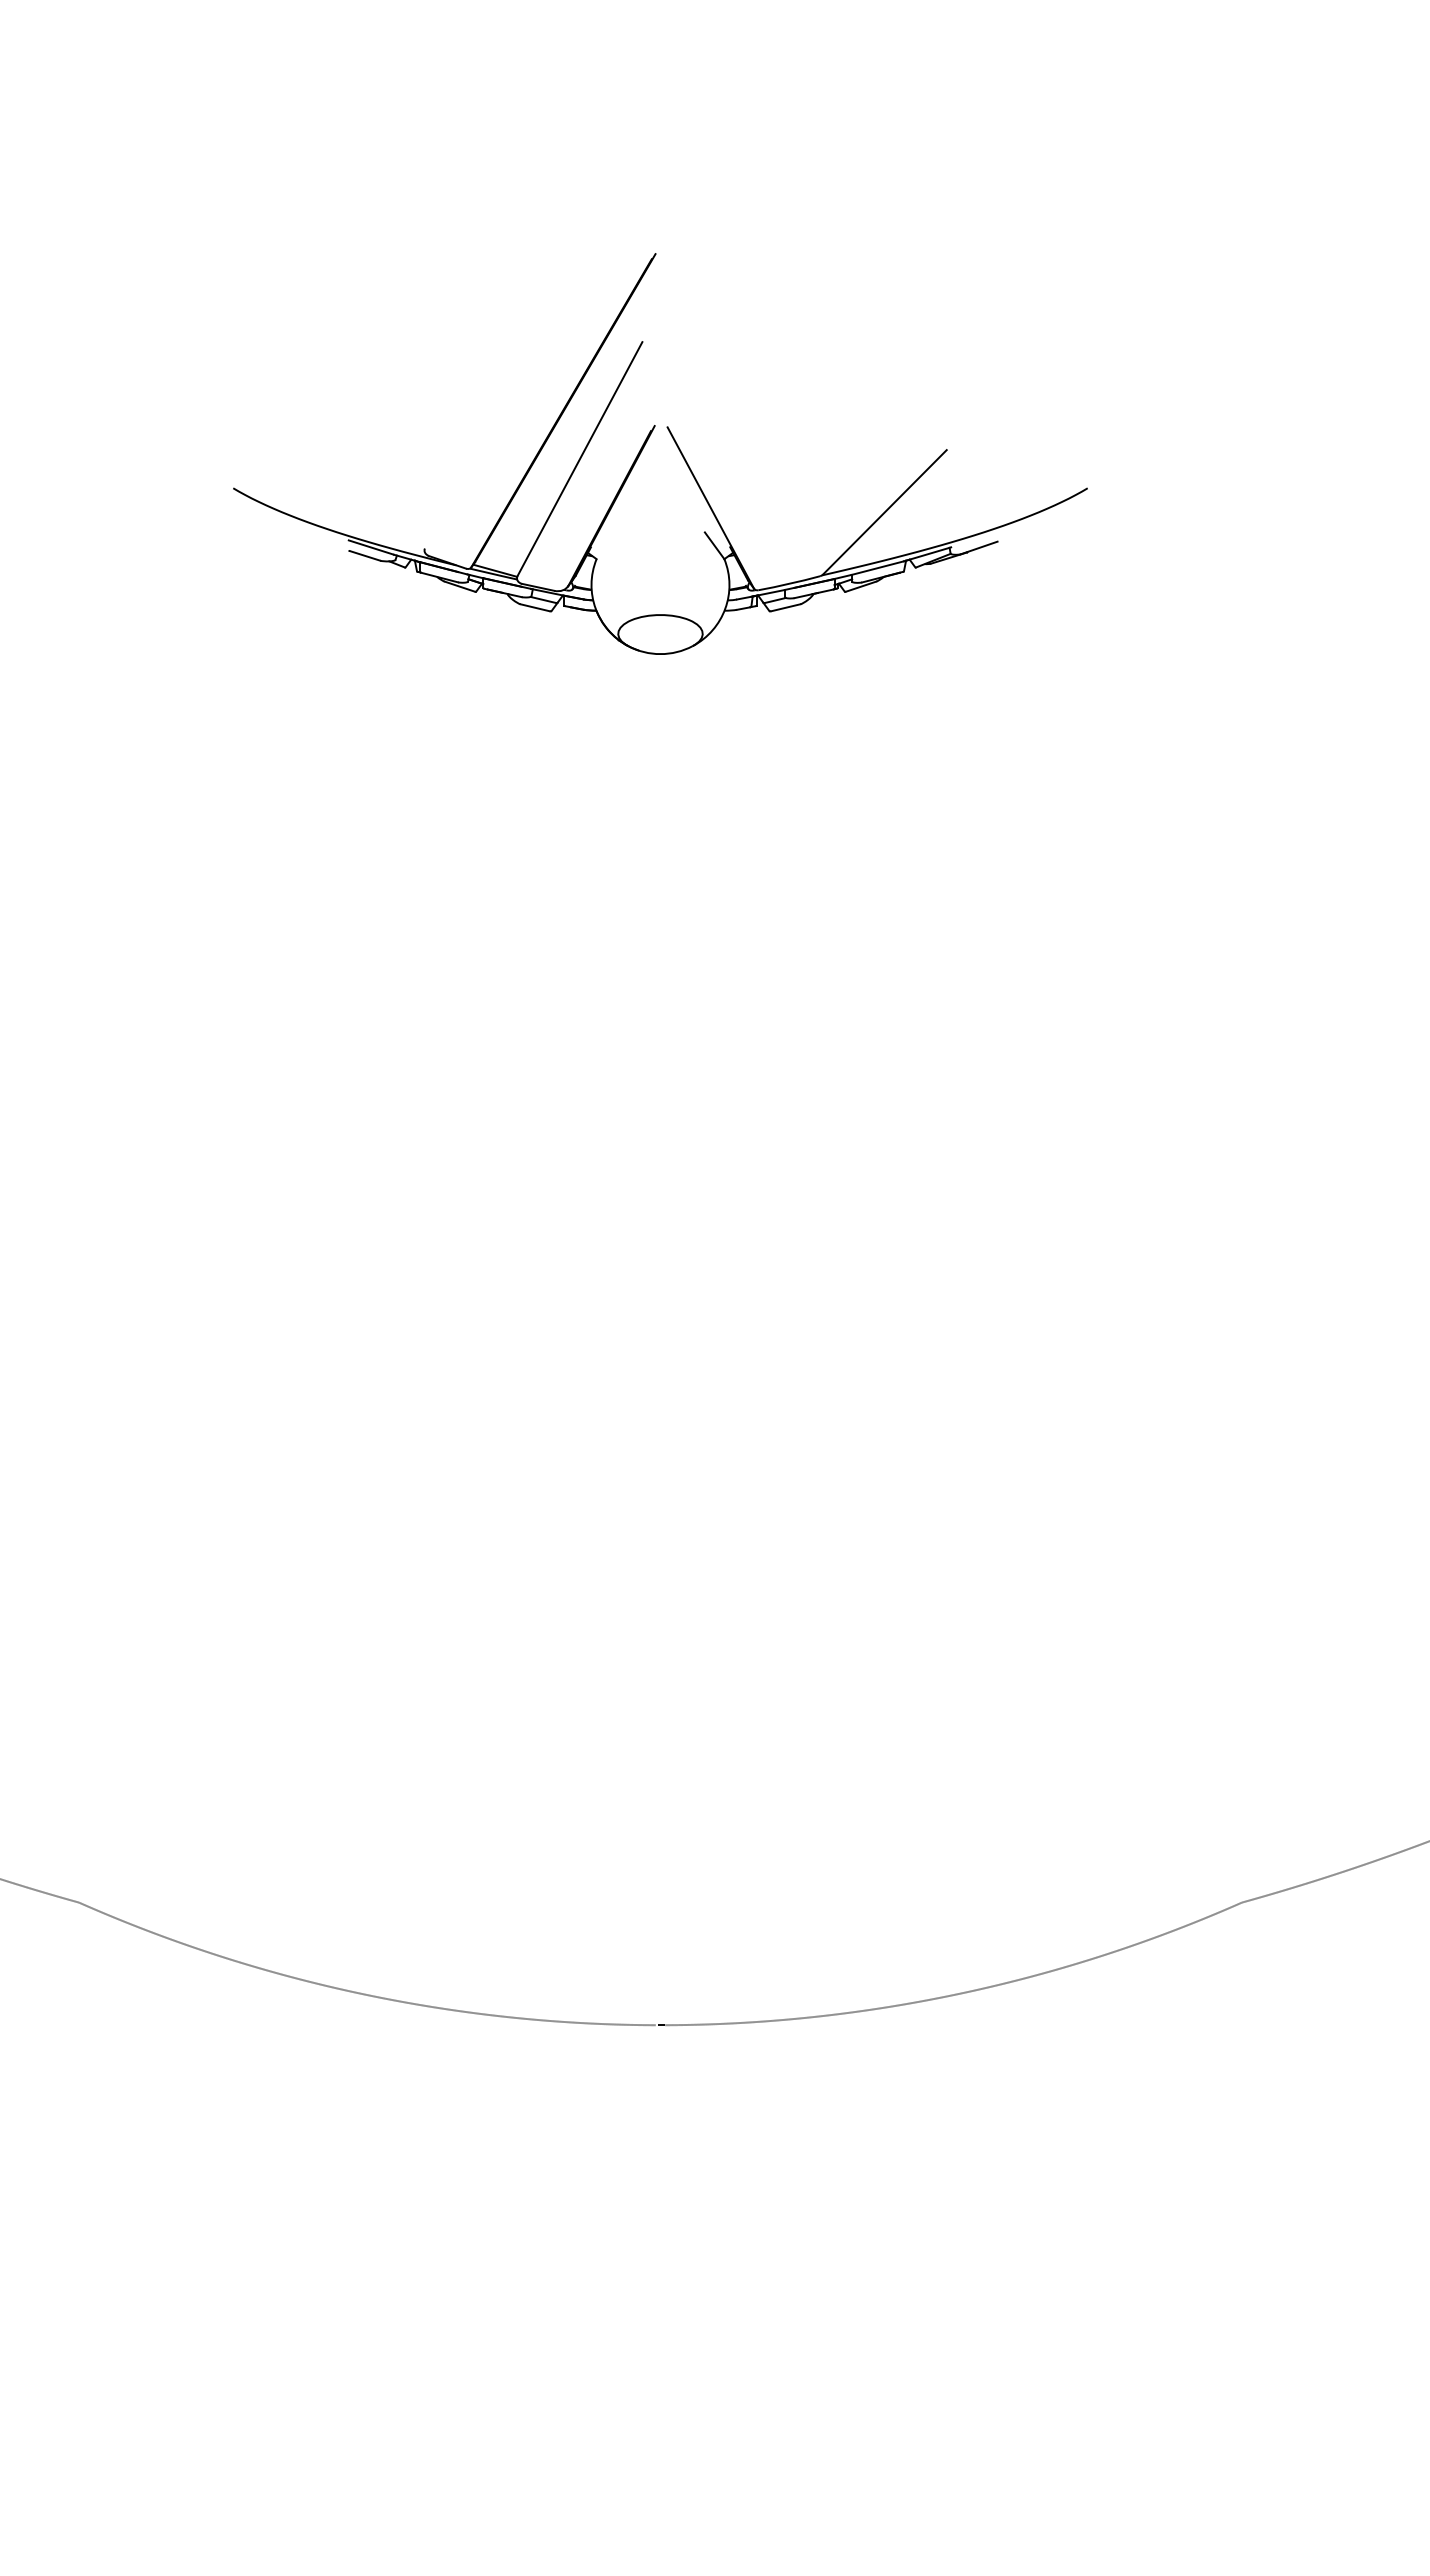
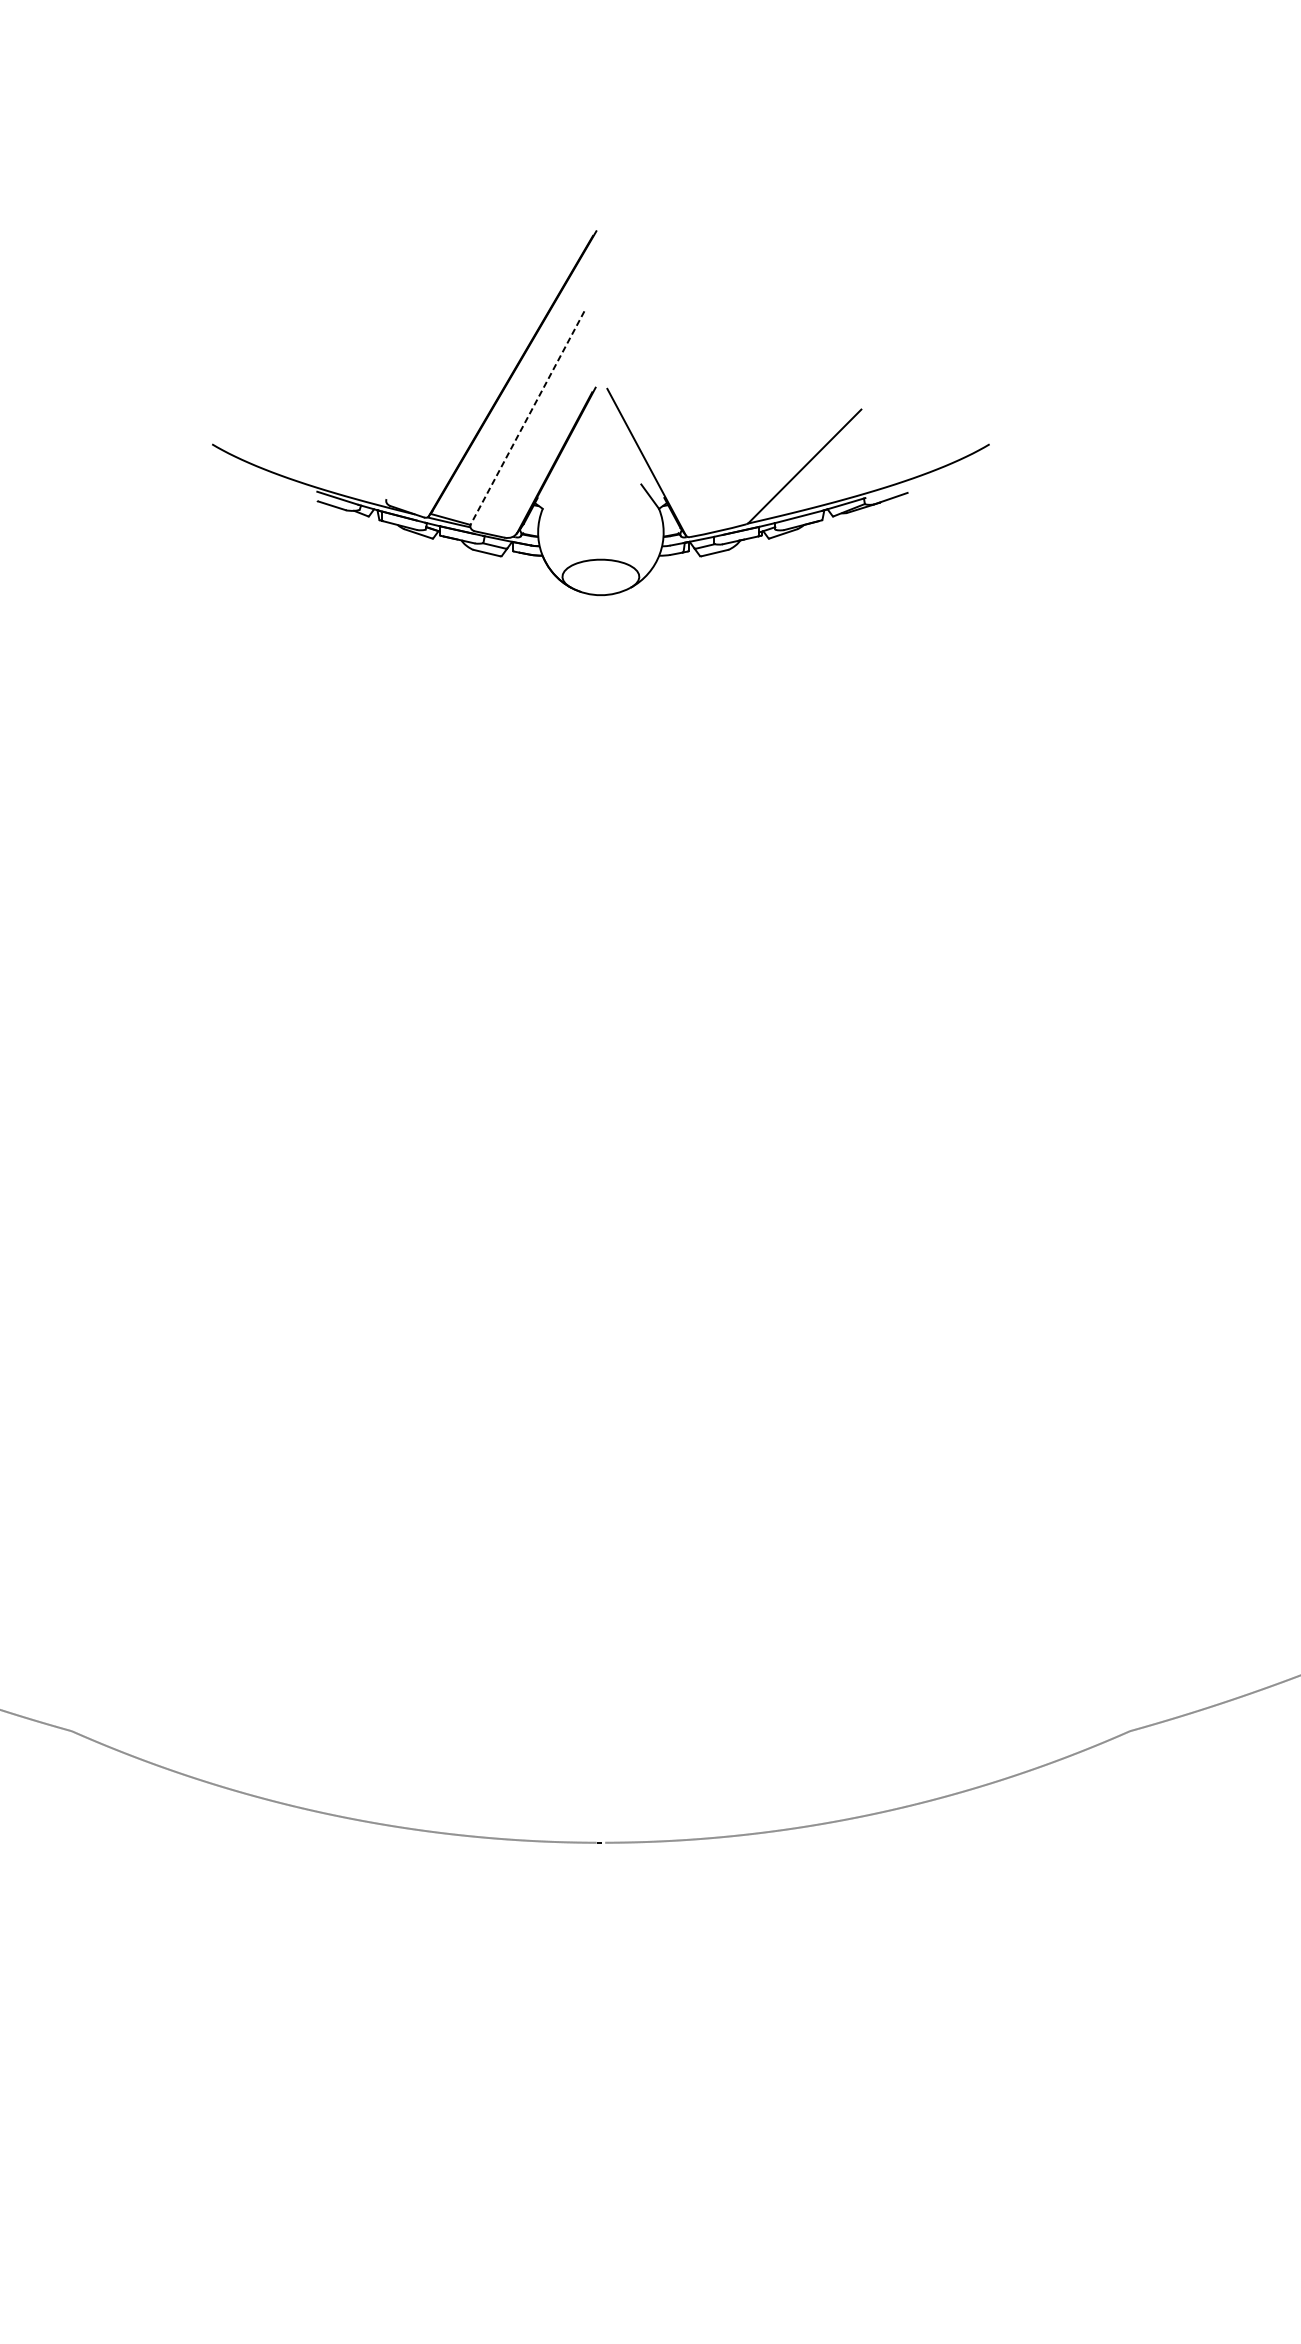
line: (579, 459) -> (527, 418), solid -> dashed

